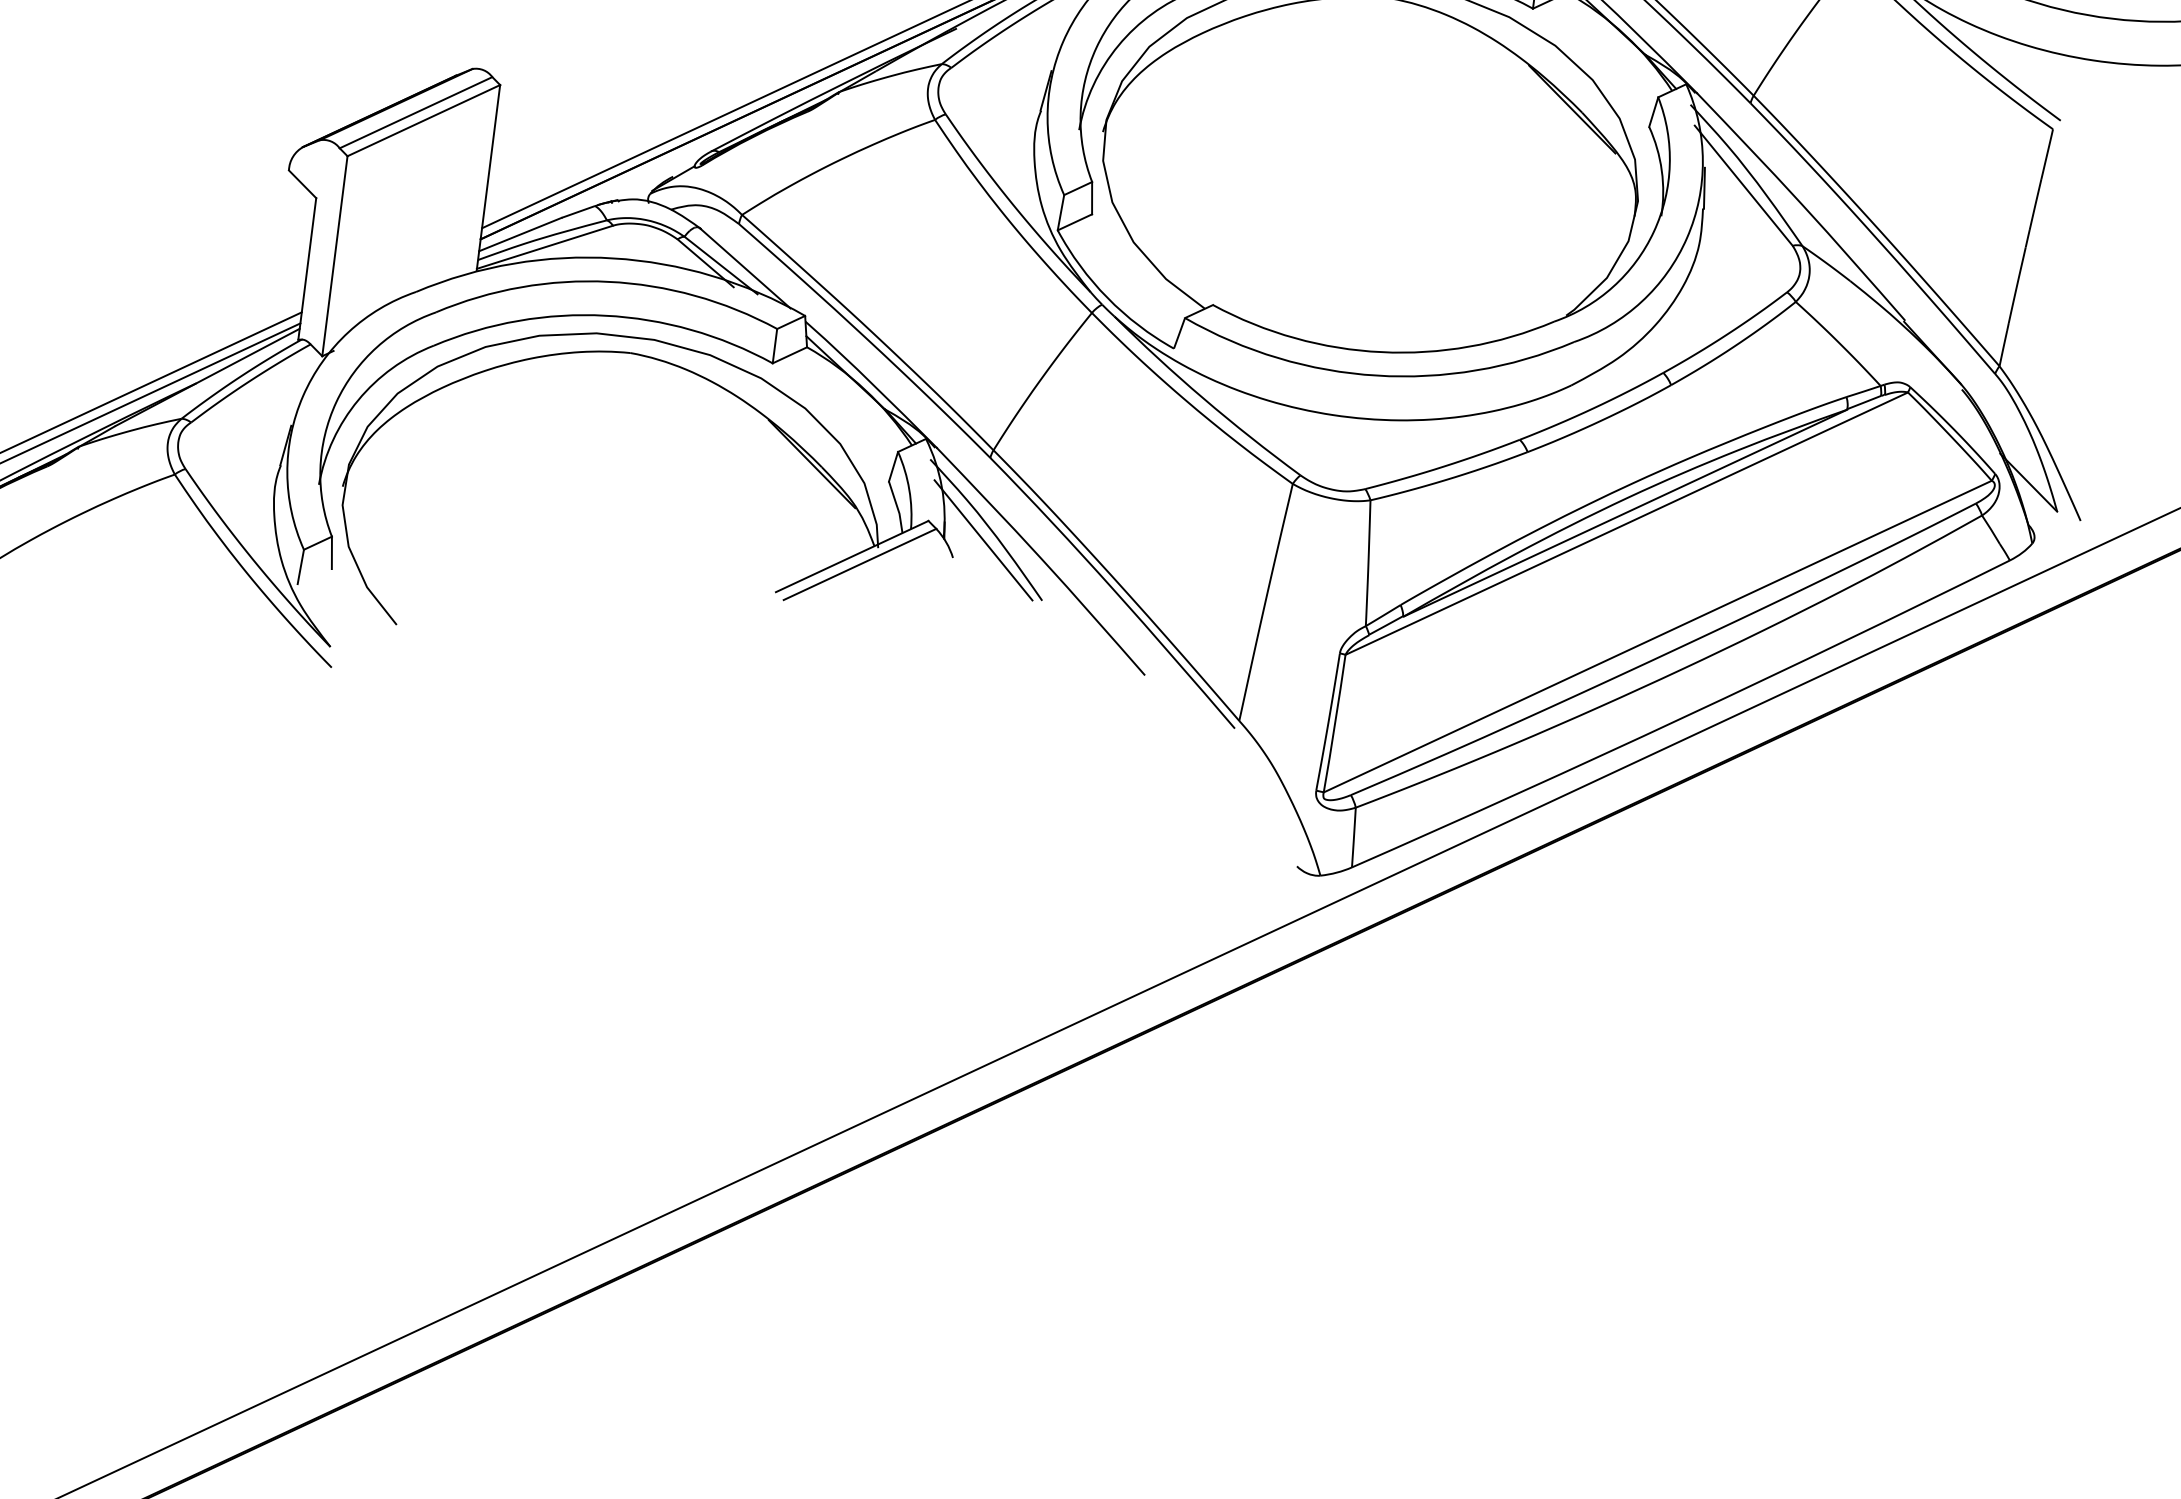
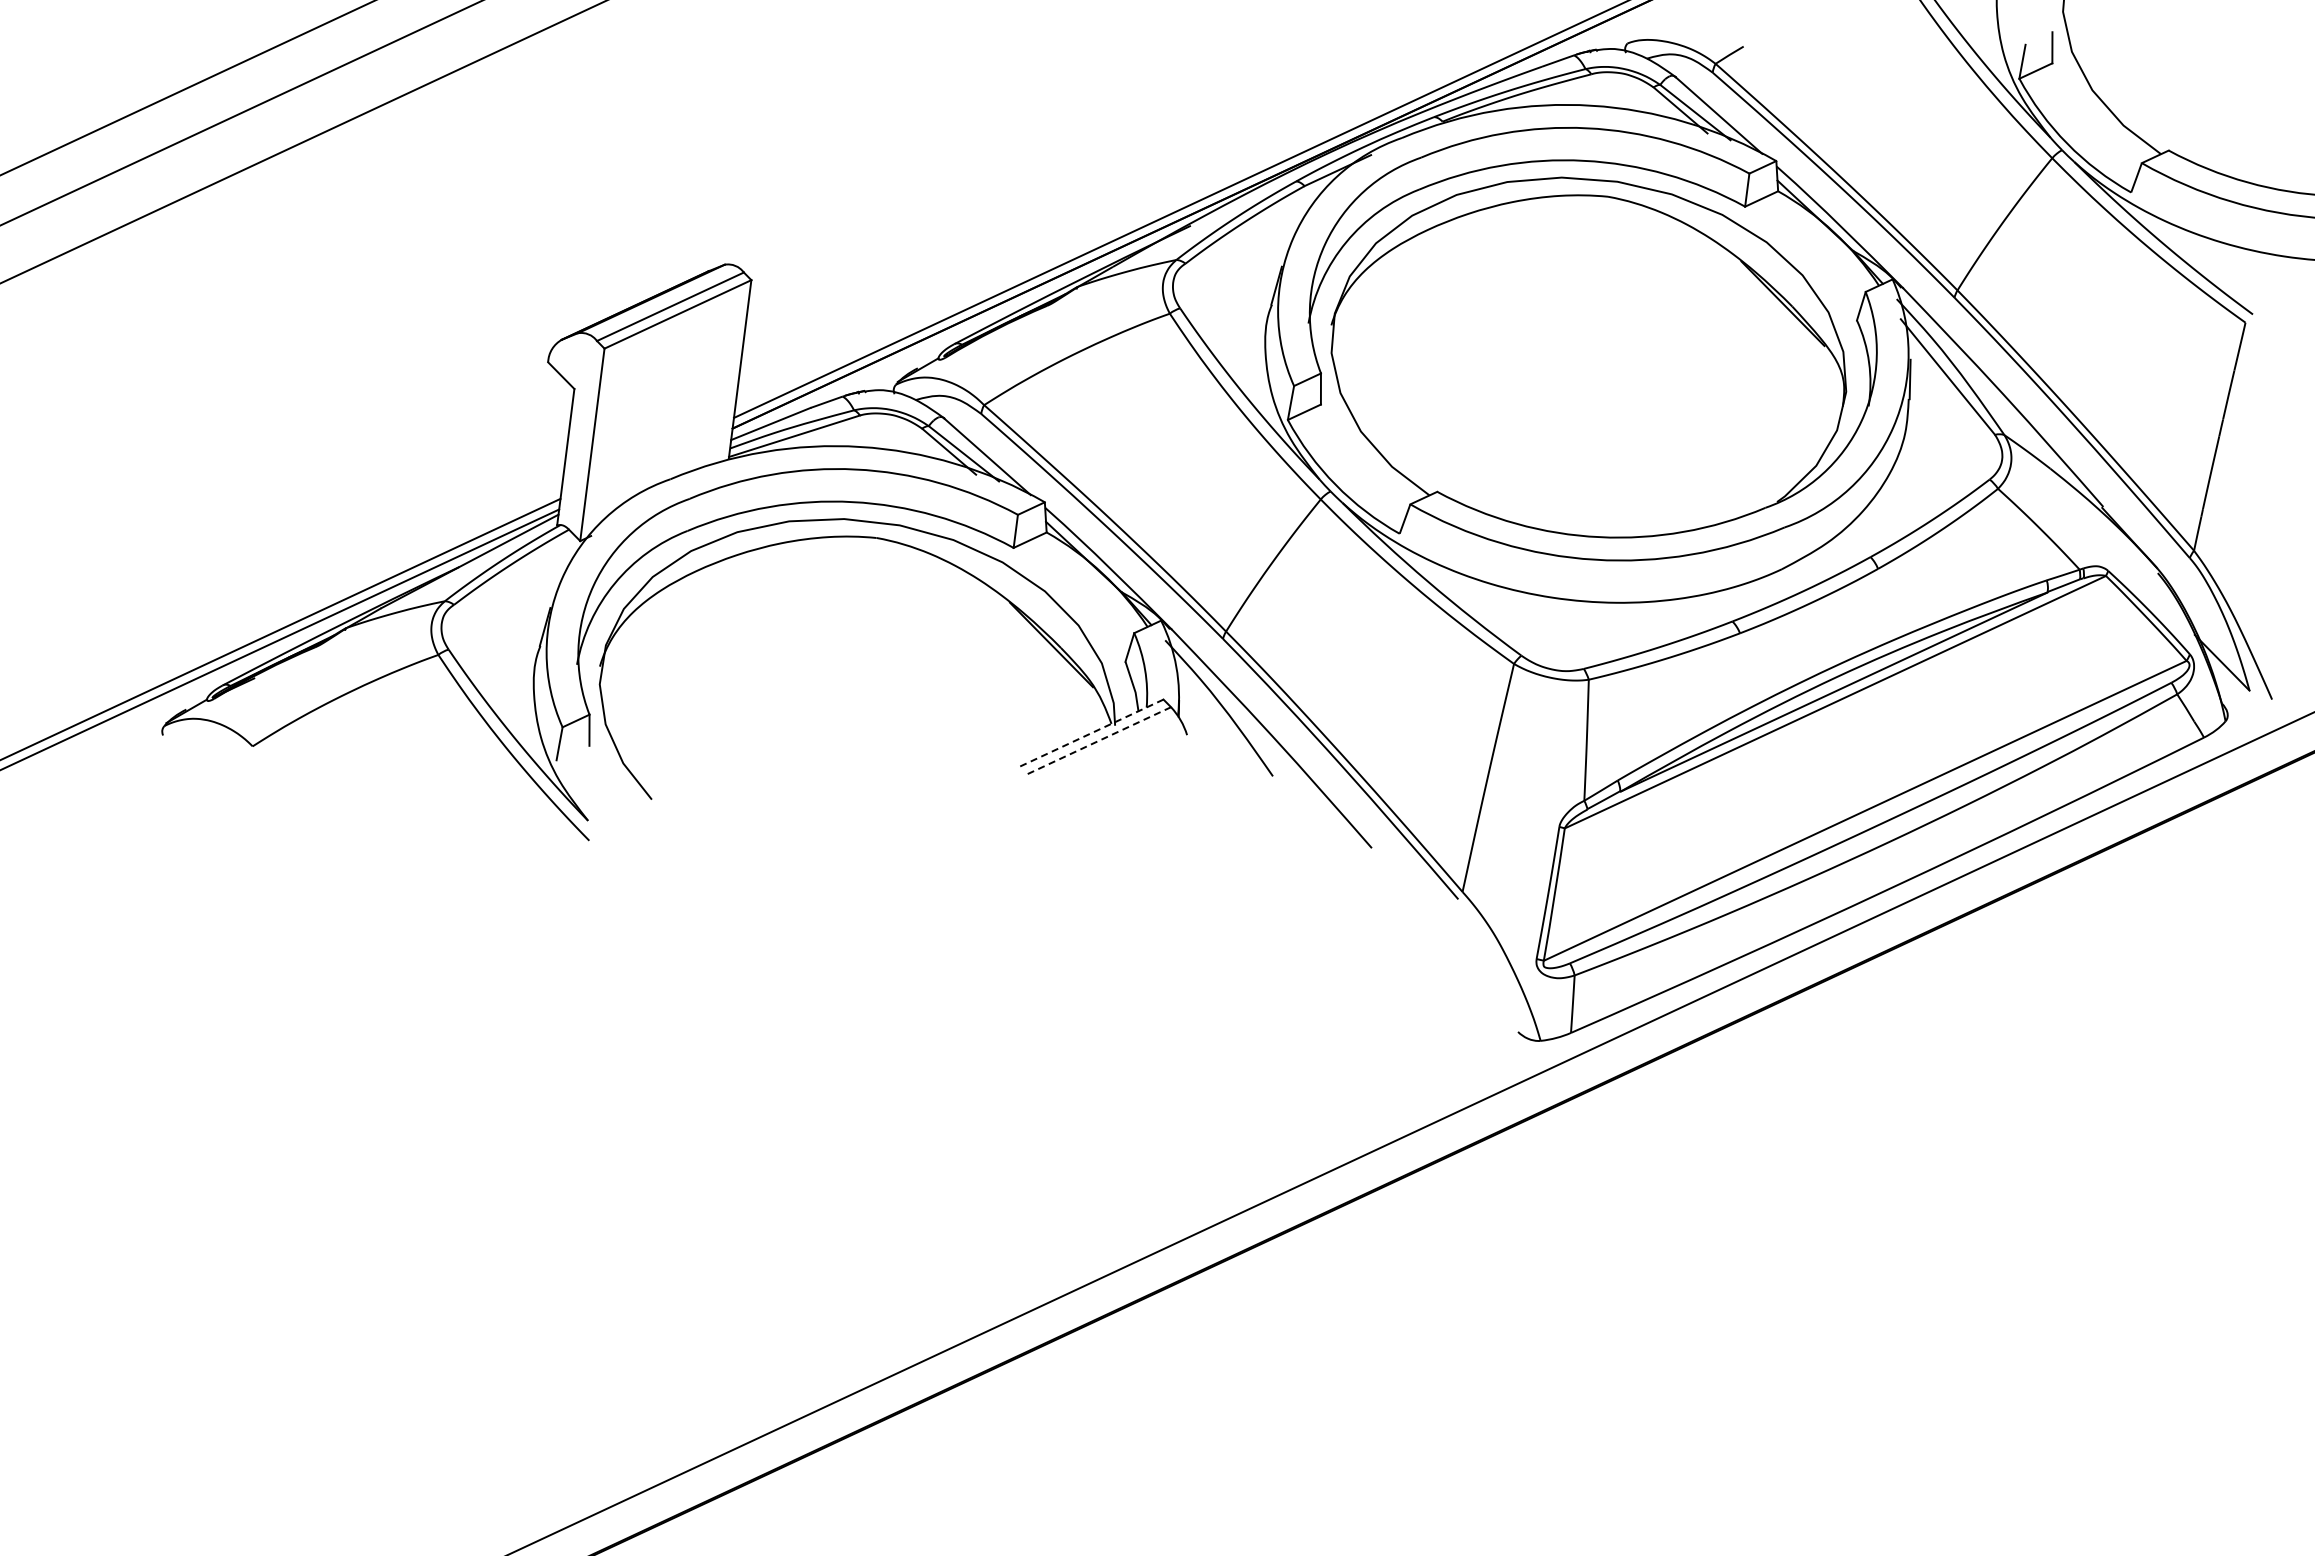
line: (983, 540) -> (1216, 718), removed
line: (851, 557) -> (1089, 734), solid -> dashed
line: (859, 564) -> (1097, 741), solid -> dashed

